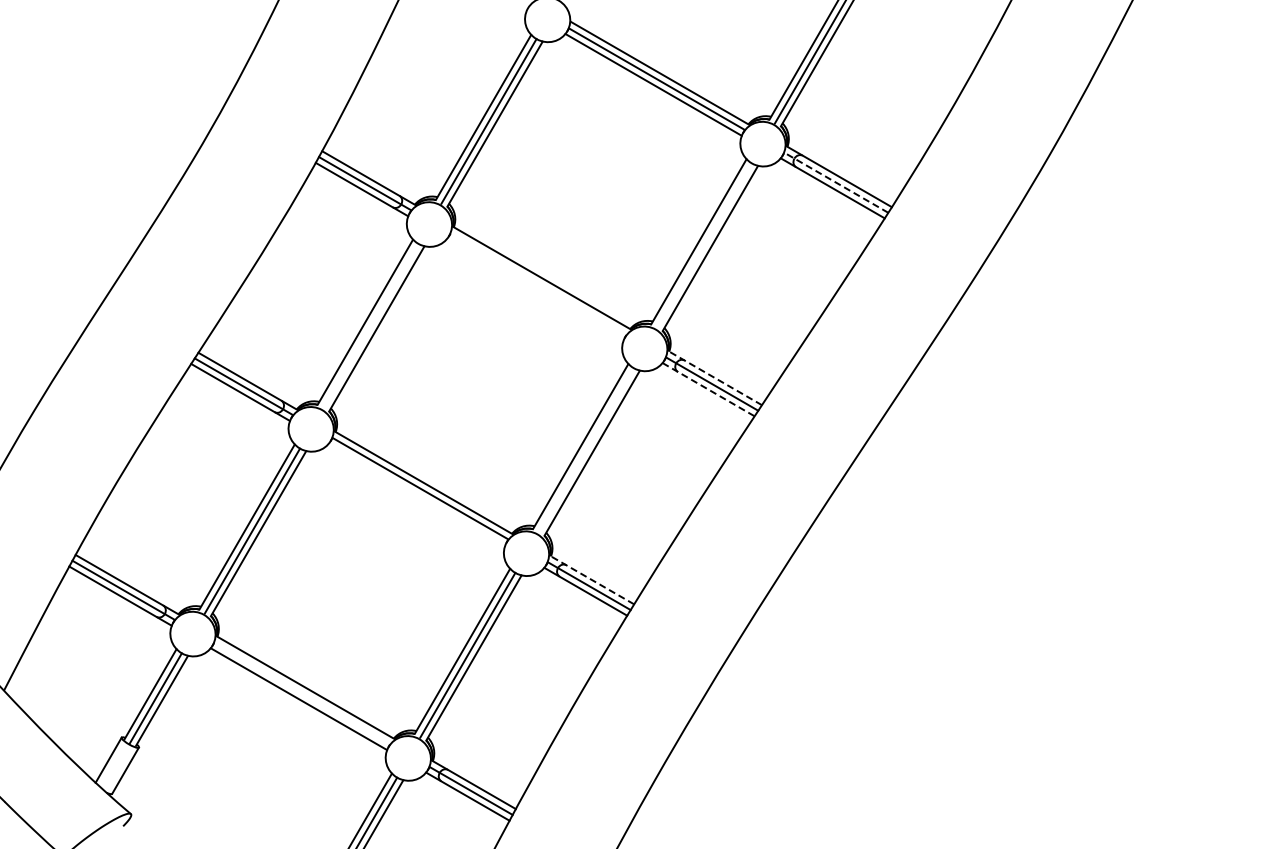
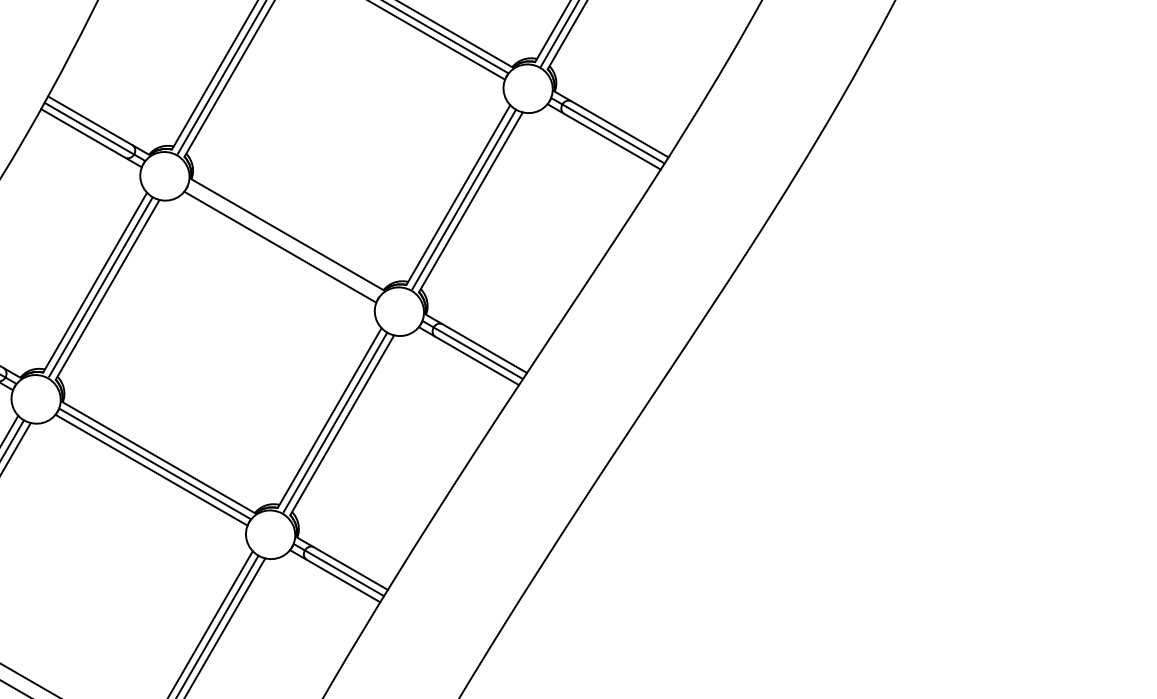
line: (835, 182) -> (607, 130), dashed -> solid
line: (703, 245) -> (463, 199), added
line: (535, 289) -> (280, 247), added
line: (370, 325) -> (100, 286), added
line: (715, 378) -> (476, 343), dashed -> solid
line: (709, 389) -> (469, 355), dashed -> solid
line: (585, 450) -> (334, 422), added
line: (416, 494) -> (150, 470), added
line: (591, 579) -> (341, 562), dashed -> solid

